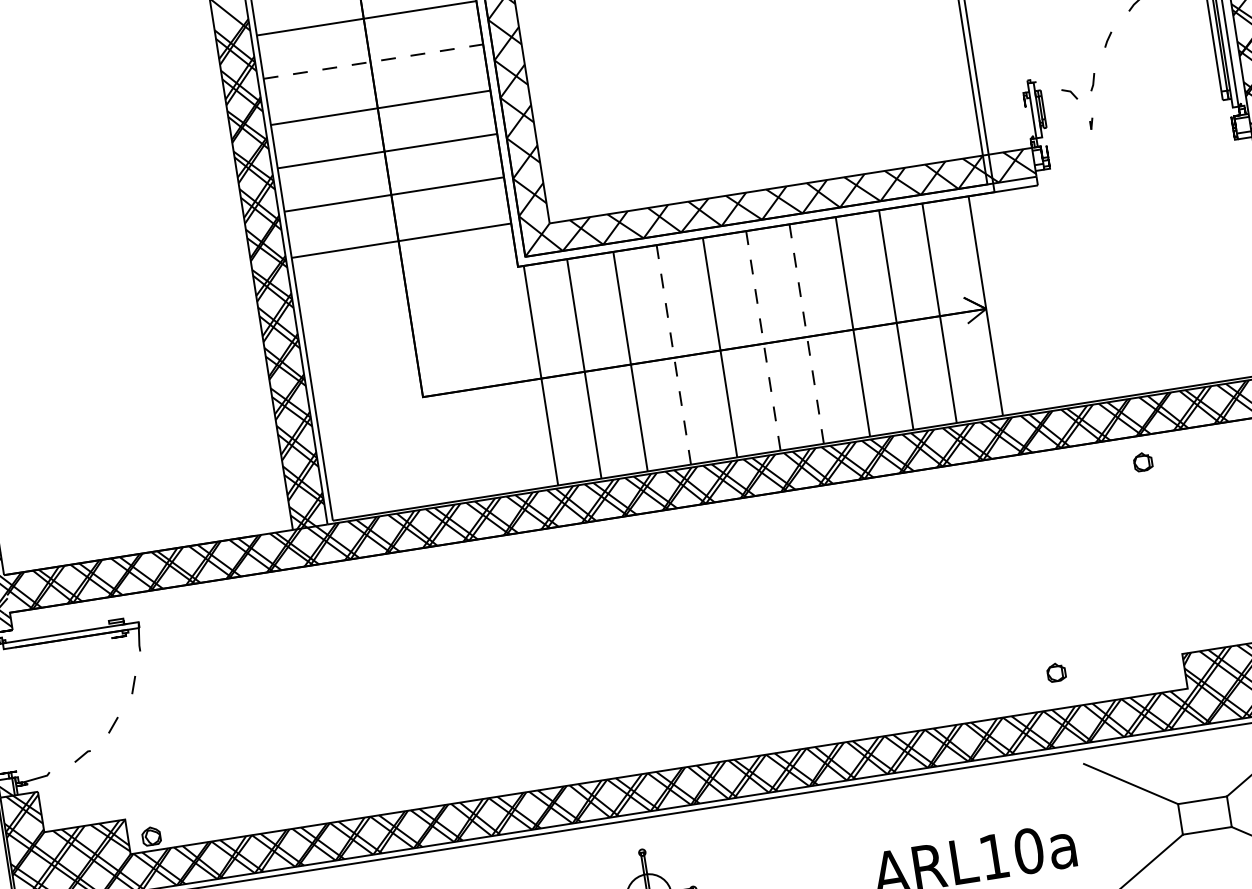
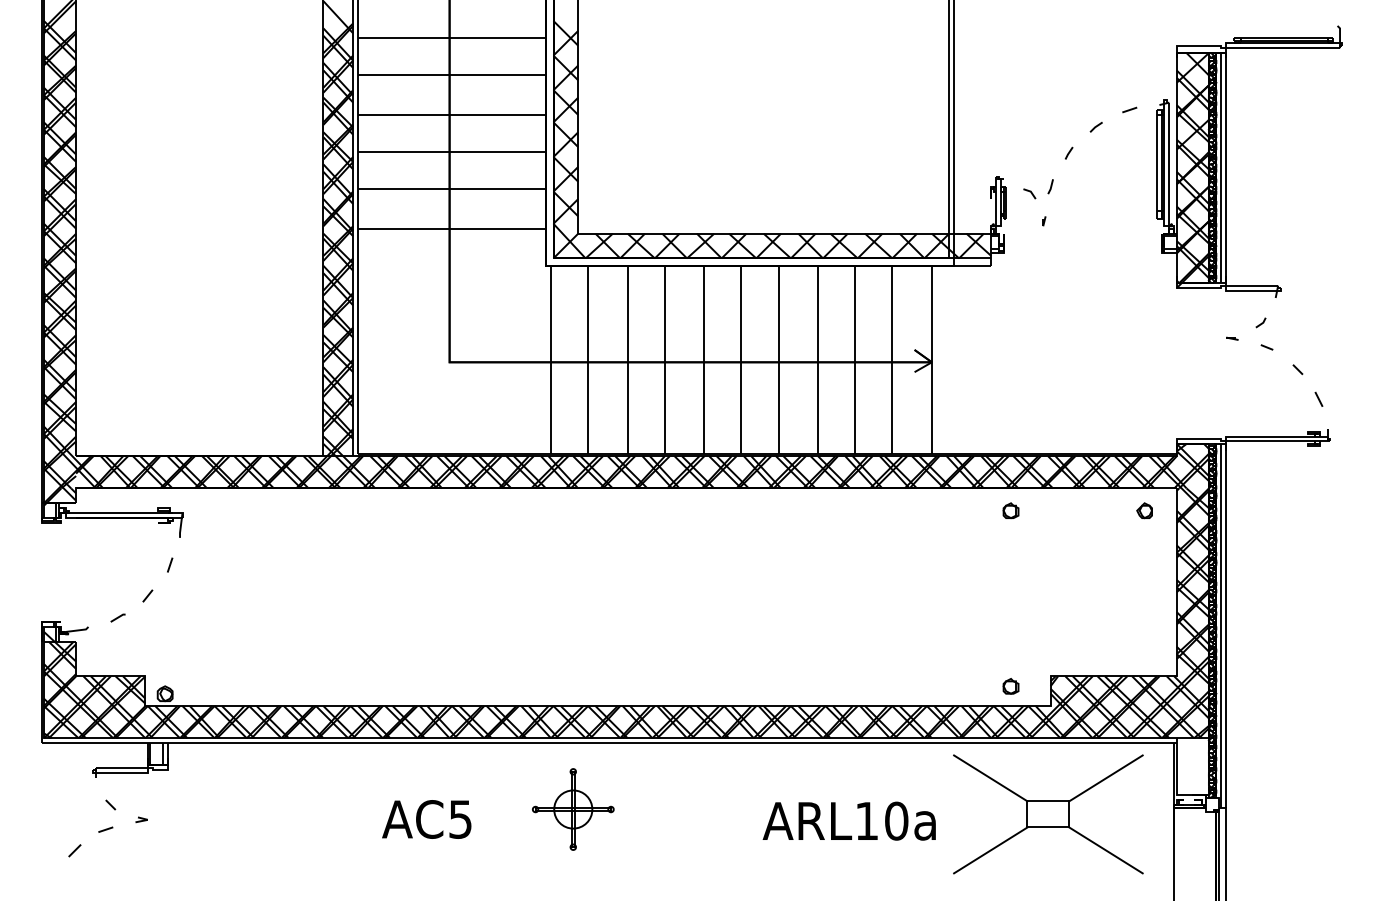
line: (373, 61) -> (452, 75), dashed -> solid
line: (806, 333) -> (778, 359), dashed -> solid
line: (763, 340) -> (741, 359), dashed -> solid
line: (673, 354) -> (664, 359), dashed -> solid
part: (1142, 461) -> (1010, 510), moved
part: (1055, 672) -> (1010, 686), moved

